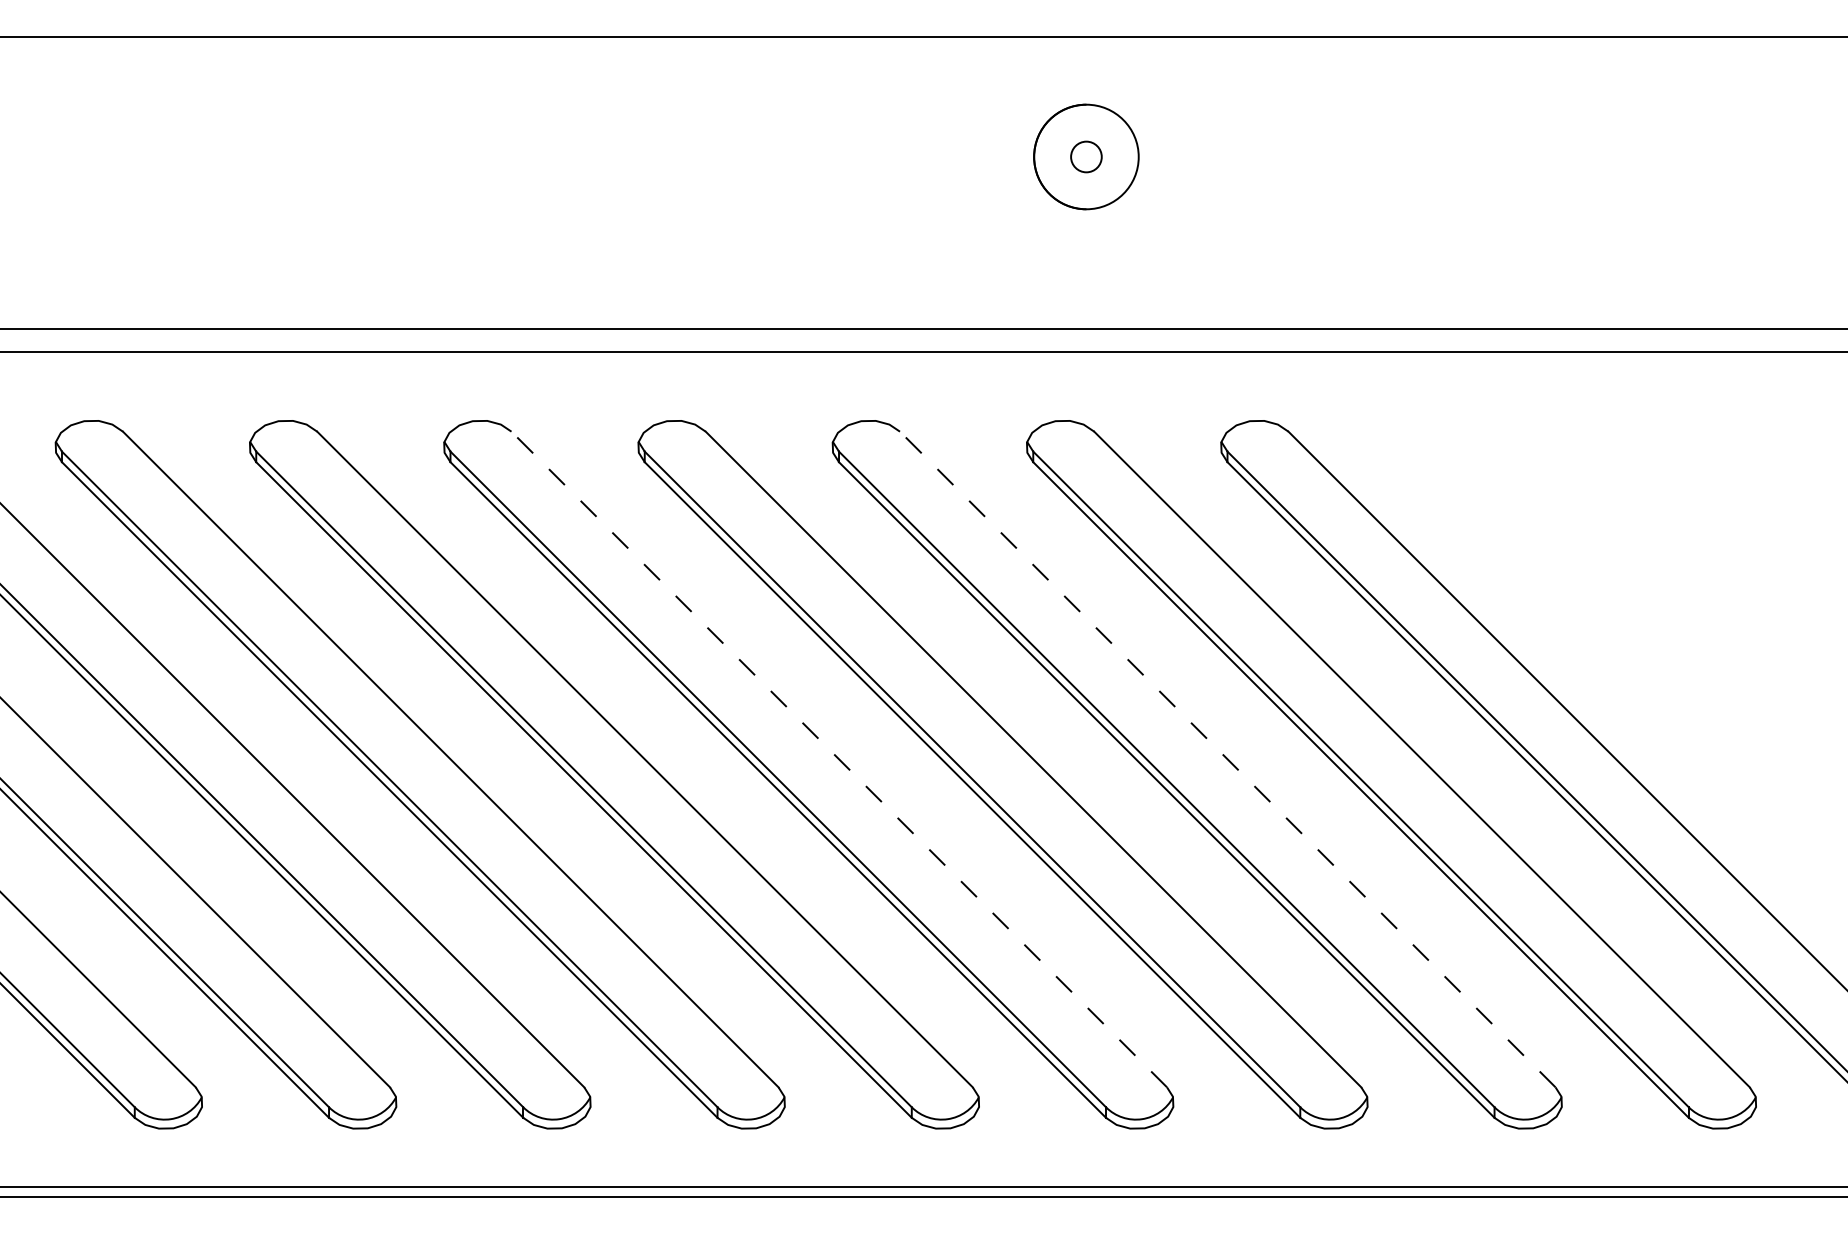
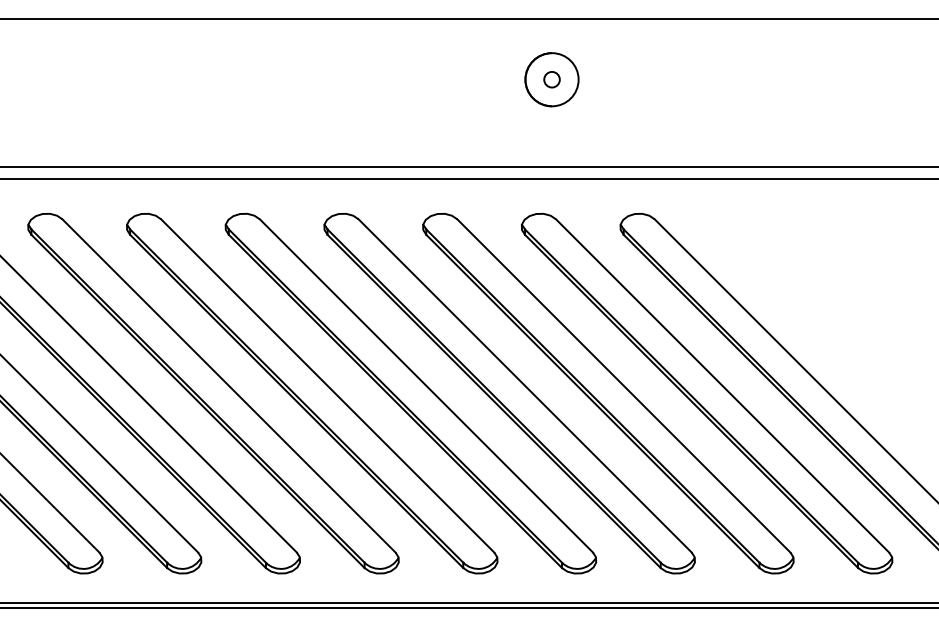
line: (839, 758) -> (426, 385), dashed -> solid
line: (1227, 758) -> (623, 385), dashed -> solid

